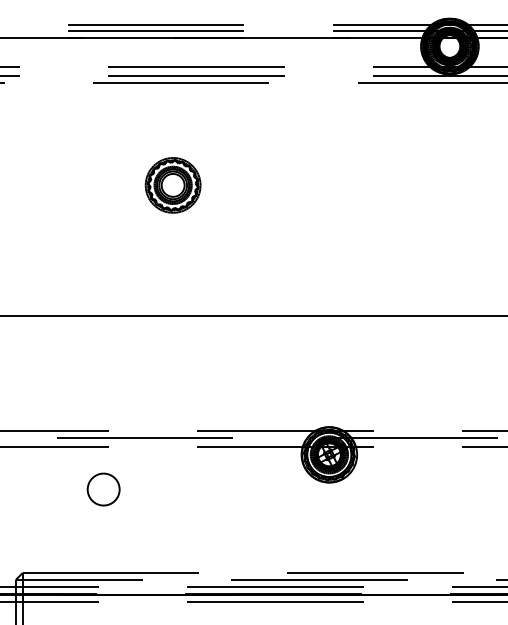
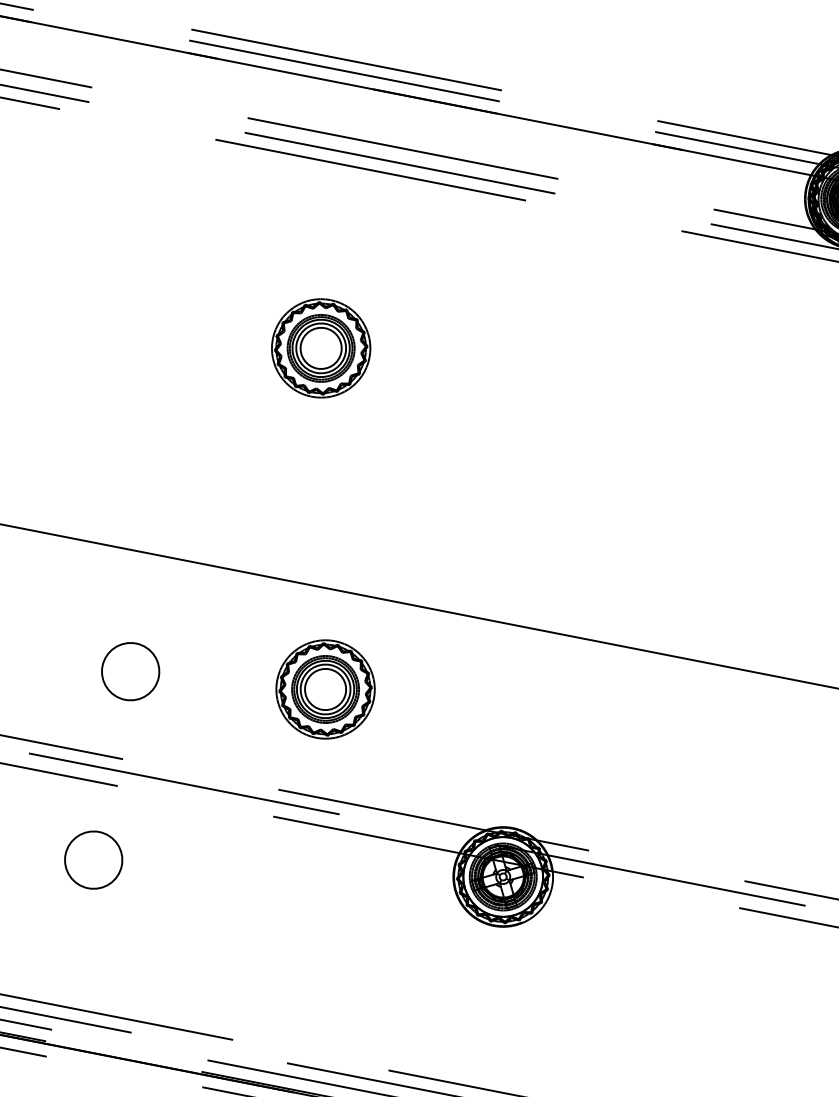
part: (211, 371) -> (324, 689), added
circle: (103, 382) -> (130, 671), added

